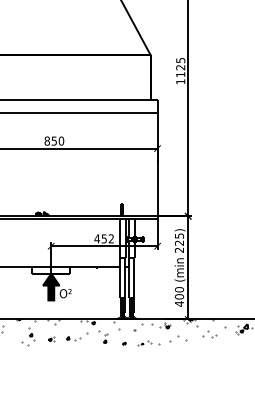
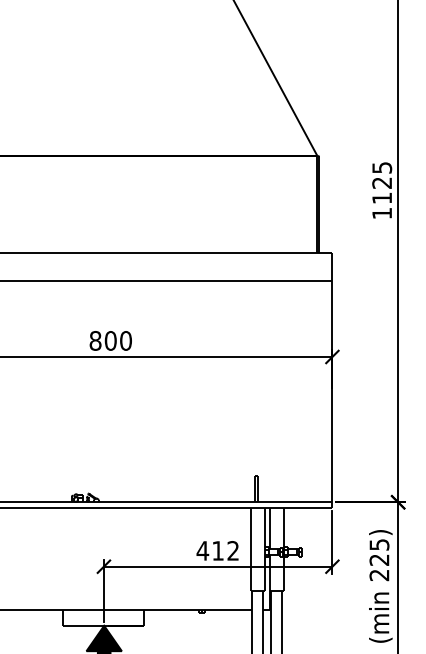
text: (54, 140) -> (111, 339), 850 -> 800
text: (103, 238) -> (216, 550), 452 -> 412

